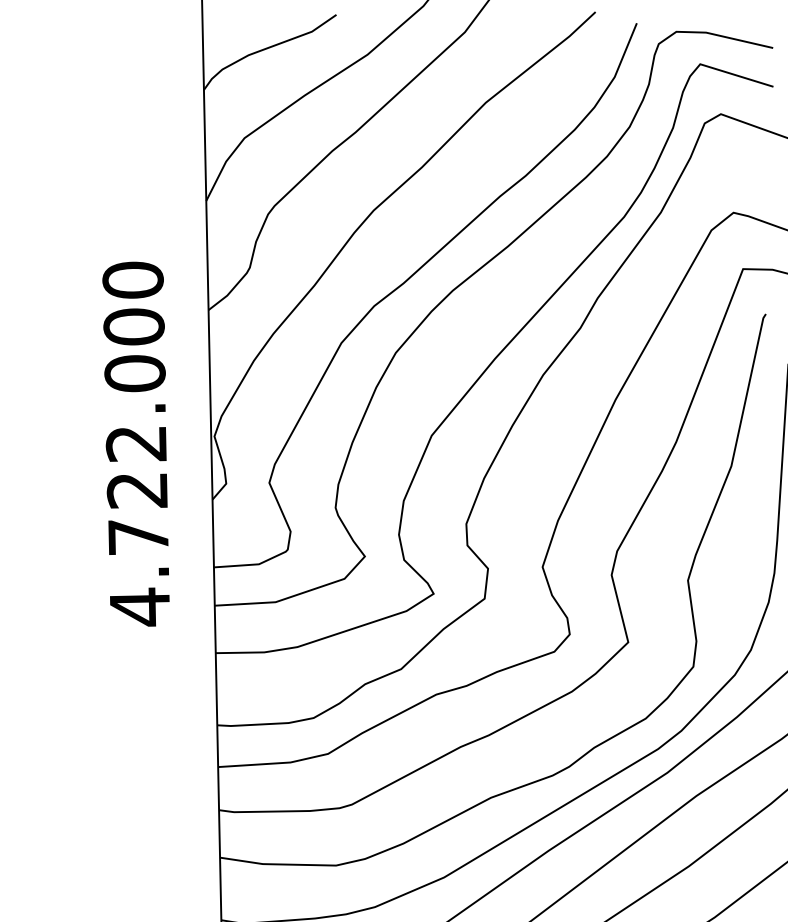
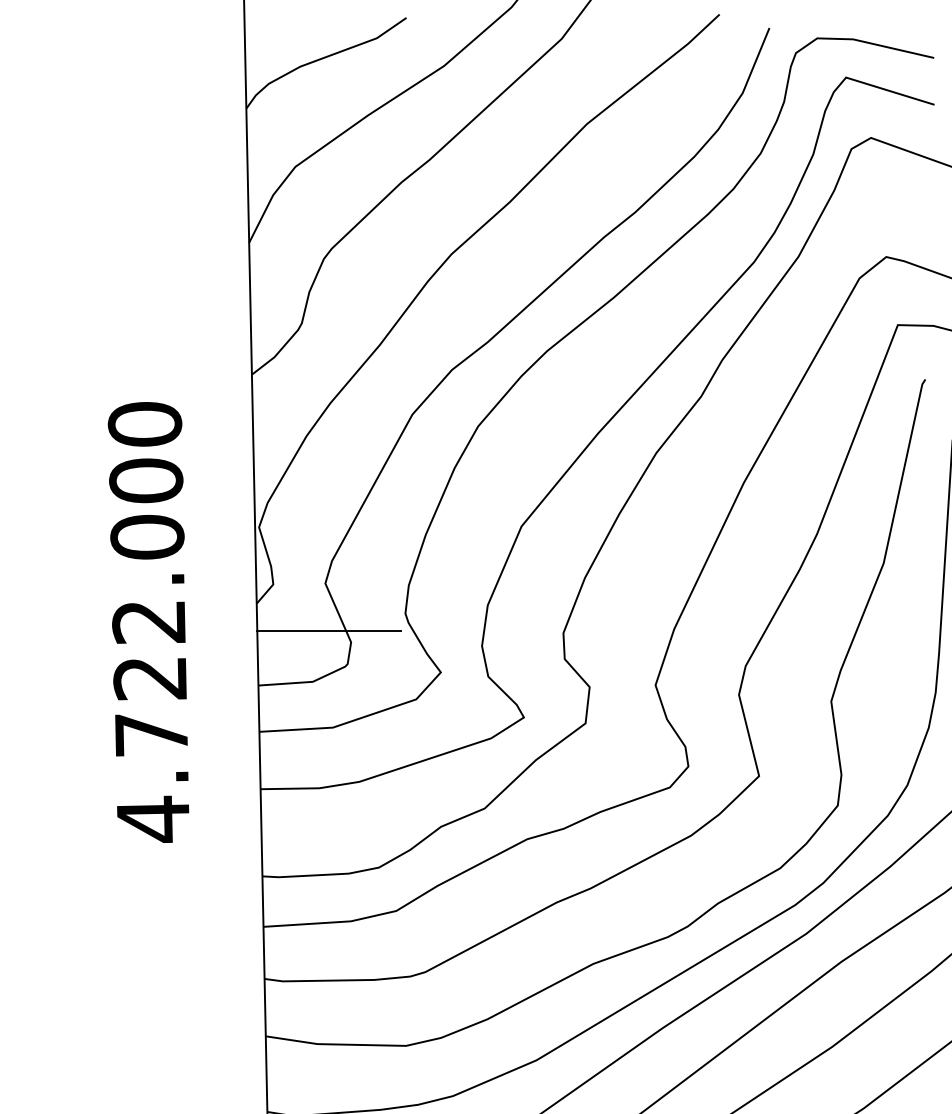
text: (135, 443) -> (147, 621), moved
line: (272, 522) -> (329, 631), added

